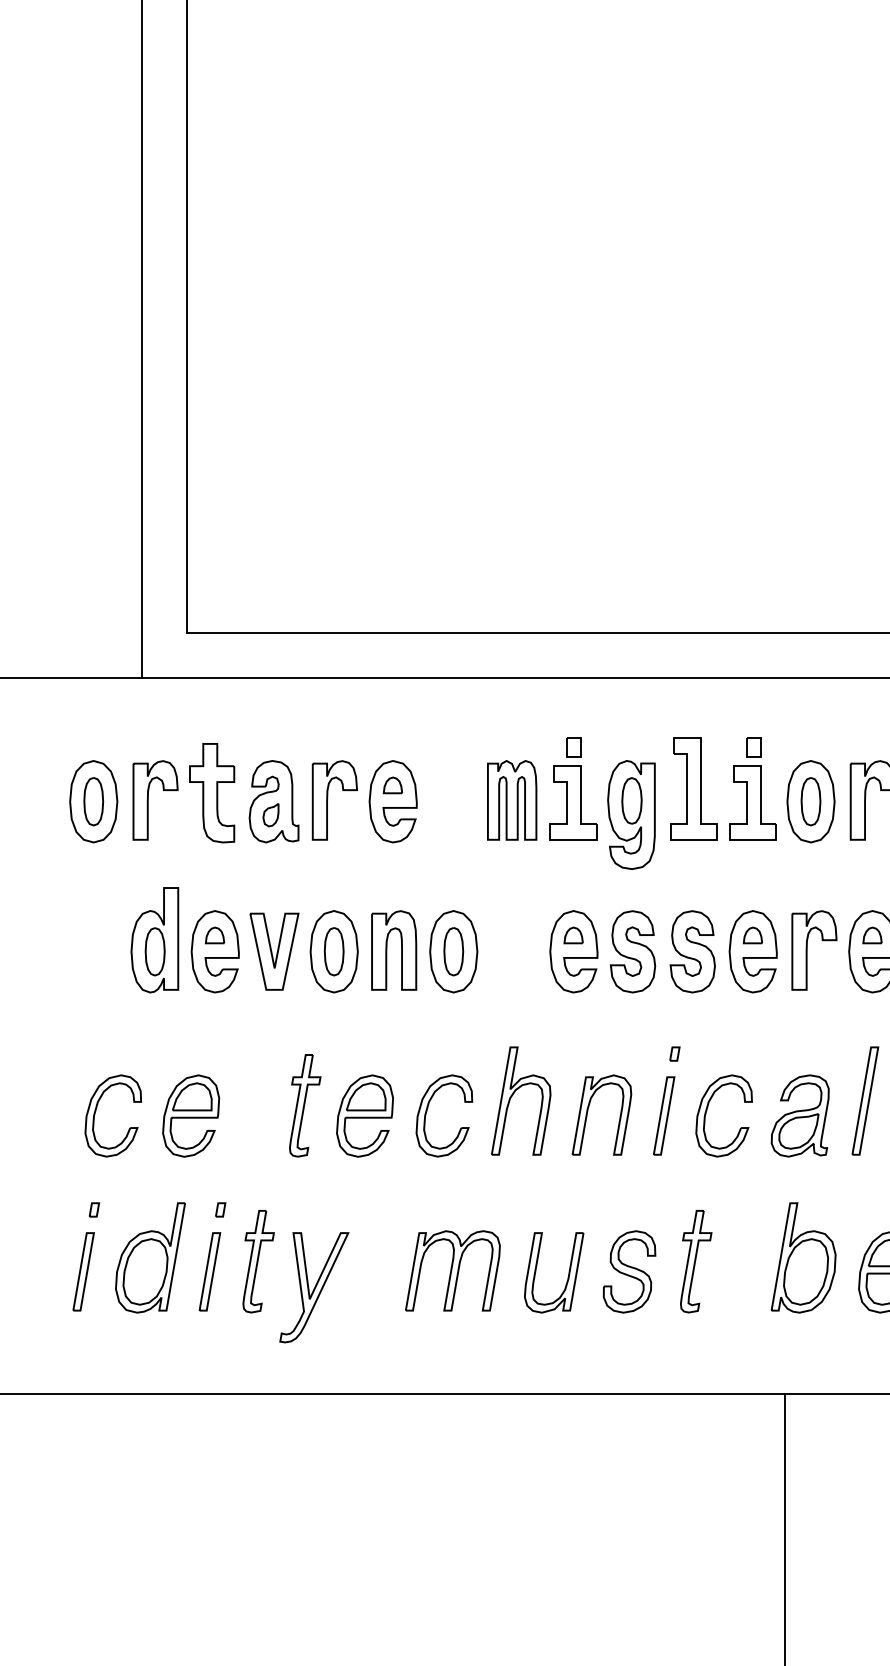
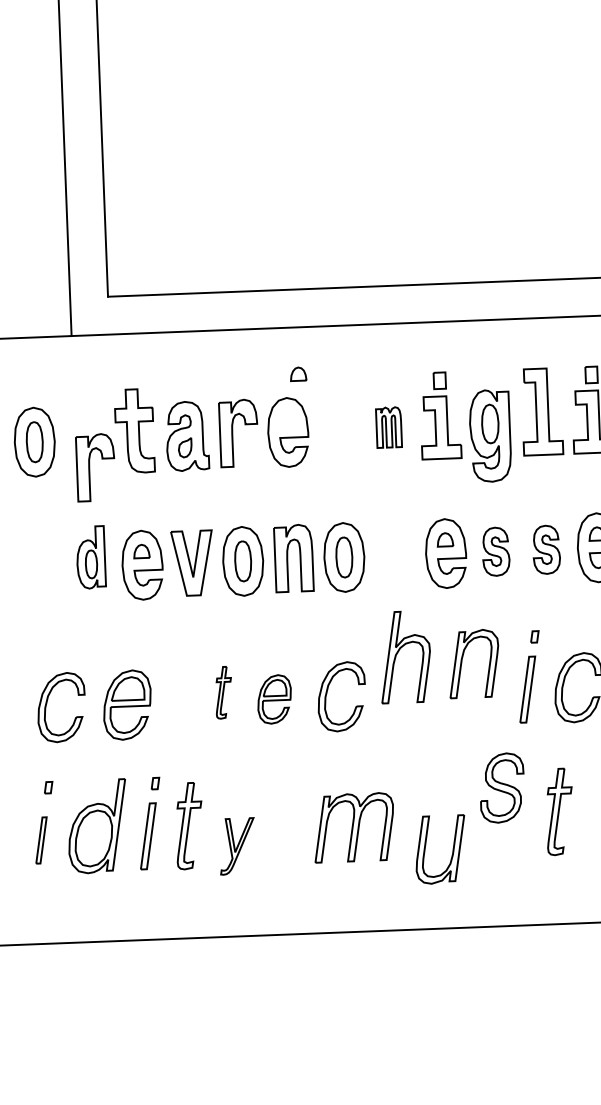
part: (392, 785) -> (298, 374), moved
part: (148, 800) -> (89, 467), moved
part: (512, 800) -> (389, 427), size x0.6
part: (154, 940) -> (90, 557), size x0.7
part: (632, 951) -> (495, 551), size x0.7
part: (692, 951) -> (546, 549), size x0.7
part: (513, 1095) -> (398, 652), moved
part: (305, 1105) -> (223, 692), size x0.6
part: (588, 1111) -> (462, 661), moved
part: (364, 1115) -> (274, 698), size x0.7
part: (83, 1271) -> (41, 840), size x0.7
part: (629, 1271) -> (502, 787), moved
part: (567, 1277) -> (452, 853), moved
part: (314, 1287) -> (237, 846), size x0.6

